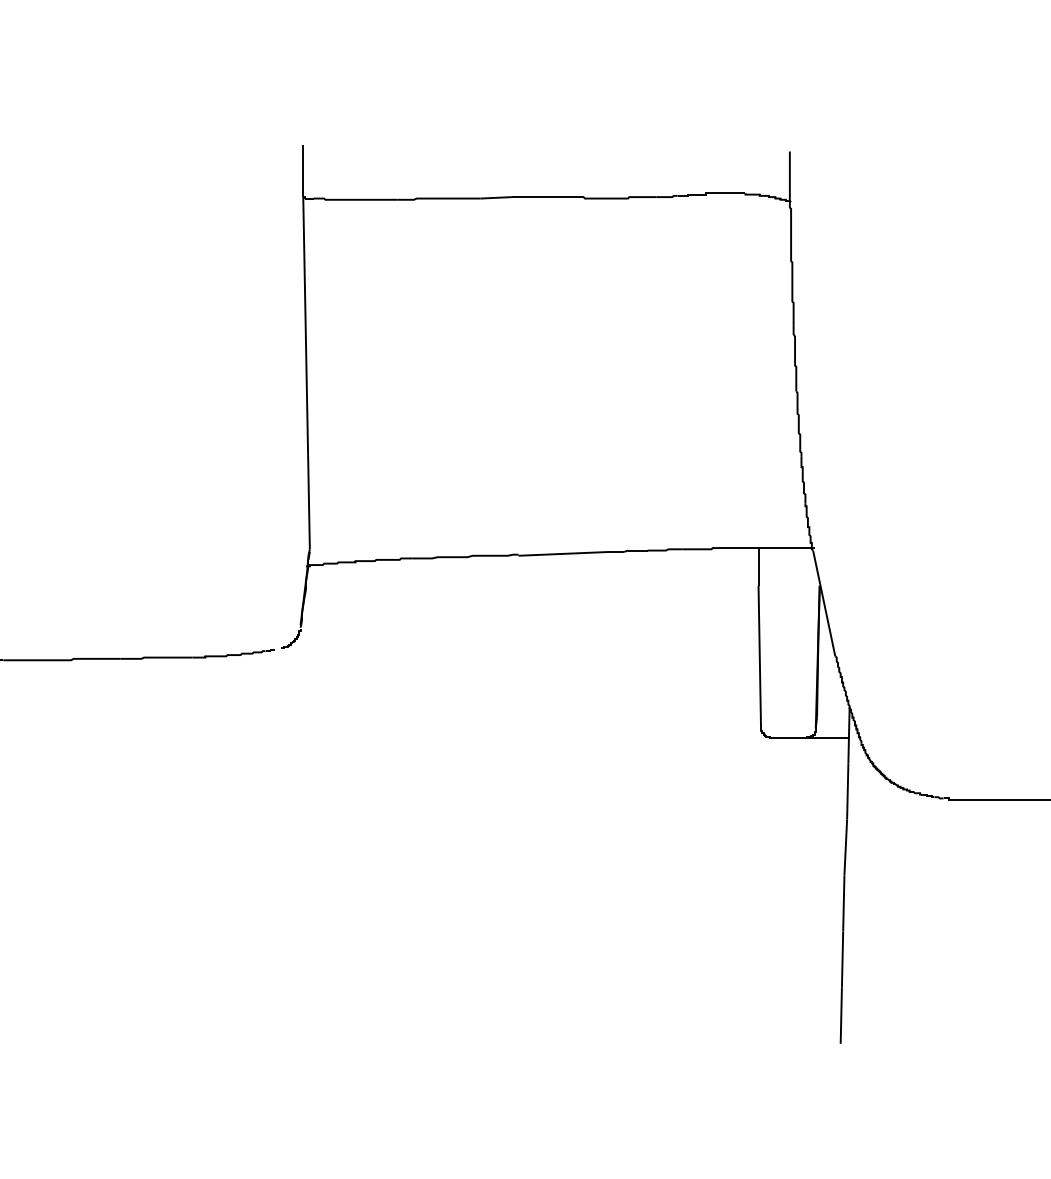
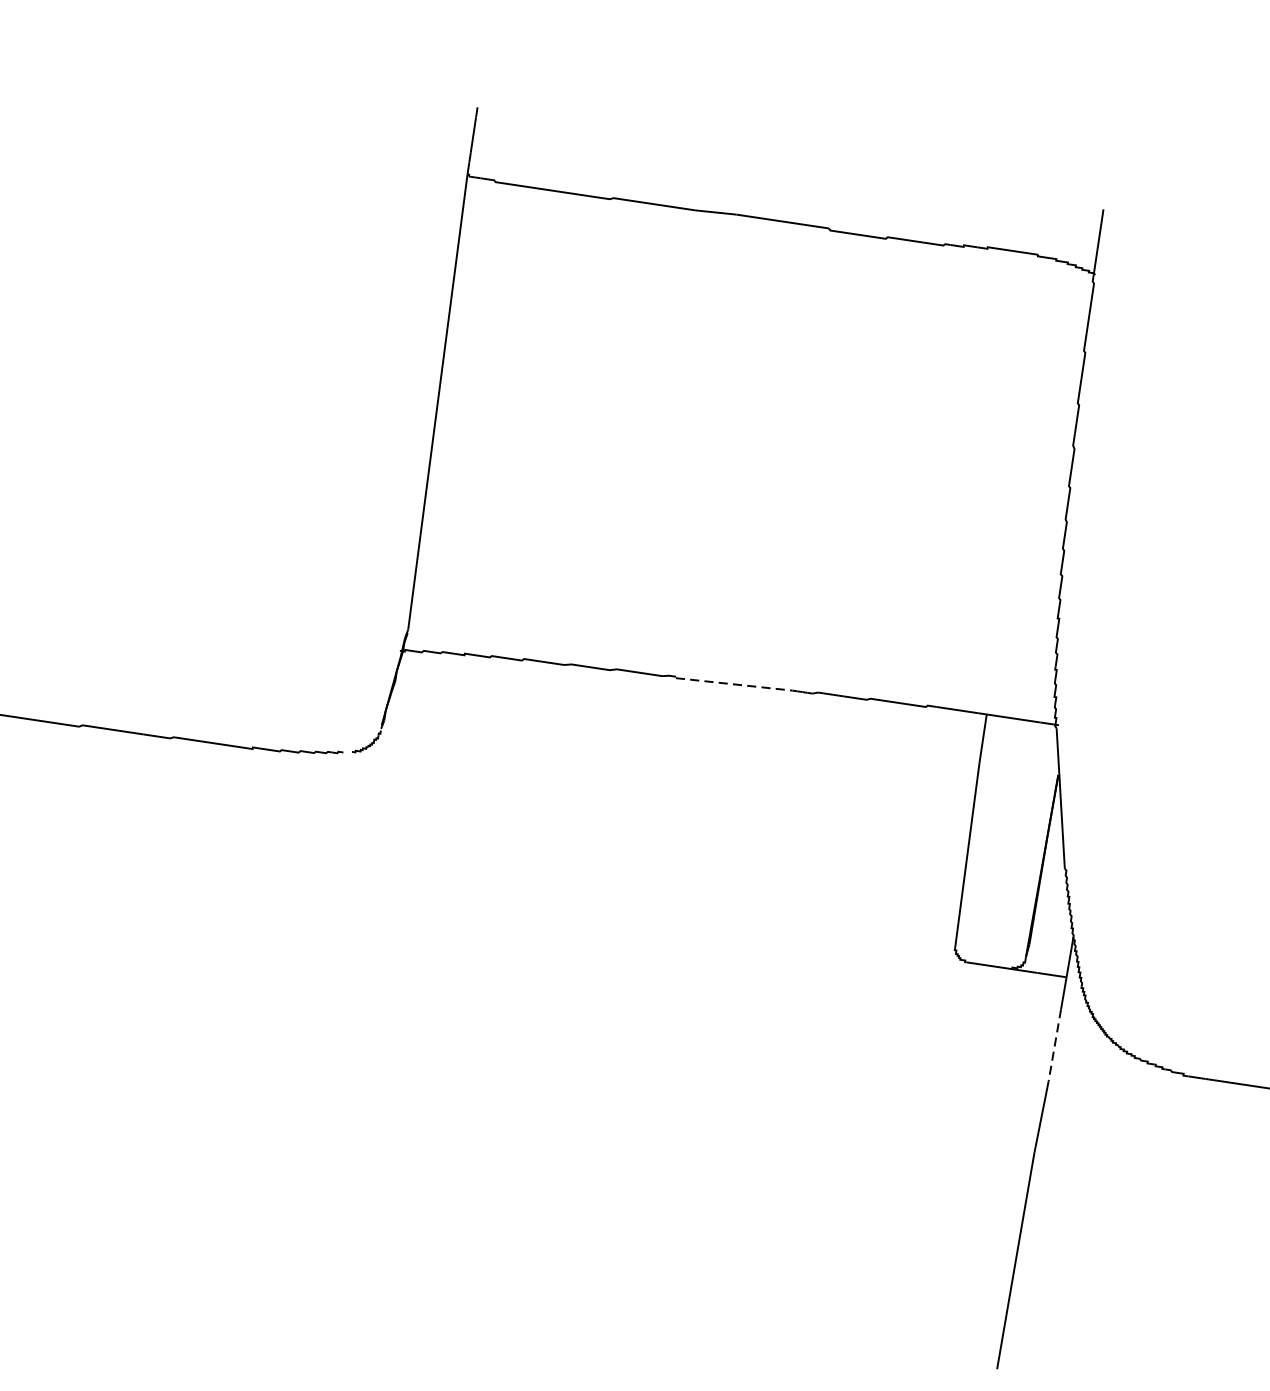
line: (563, 553) -> (734, 683), solid -> dashed
line: (847, 791) -> (1054, 1045), solid -> dashed

